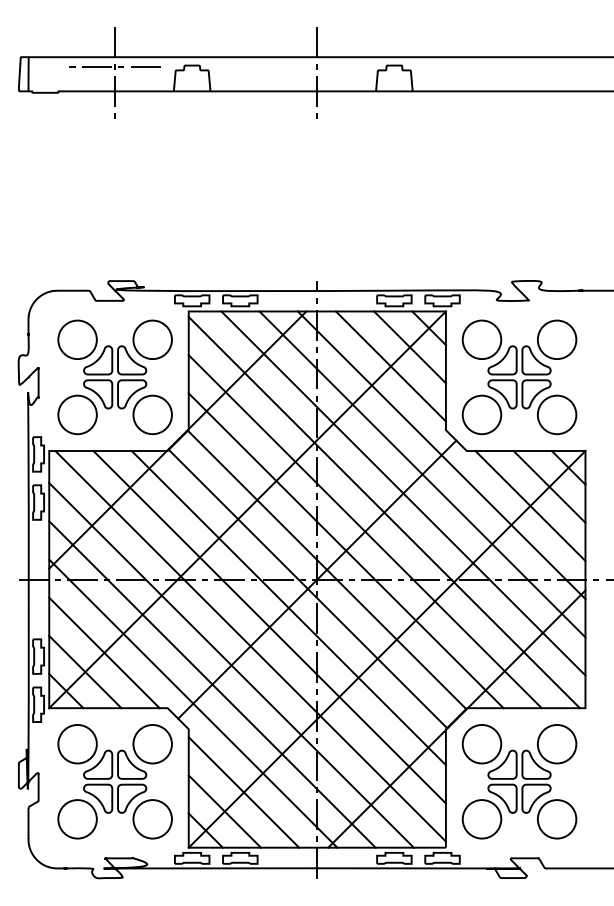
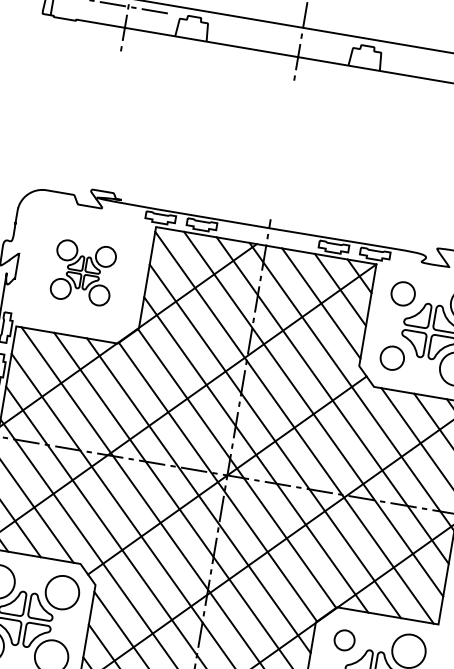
circle: (481, 339) -> (402, 293), size x0.7
part: (114, 377) -> (82, 272), size x0.6
circle: (481, 414) -> (391, 357), size x0.7
circle: (481, 743) -> (344, 639), size x0.6

